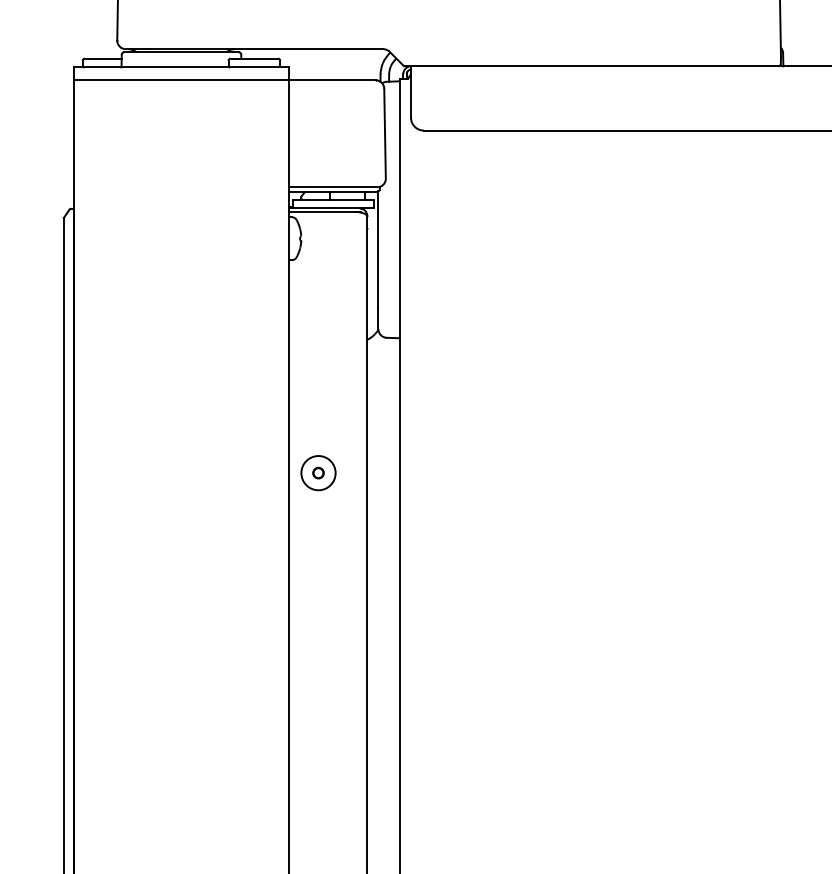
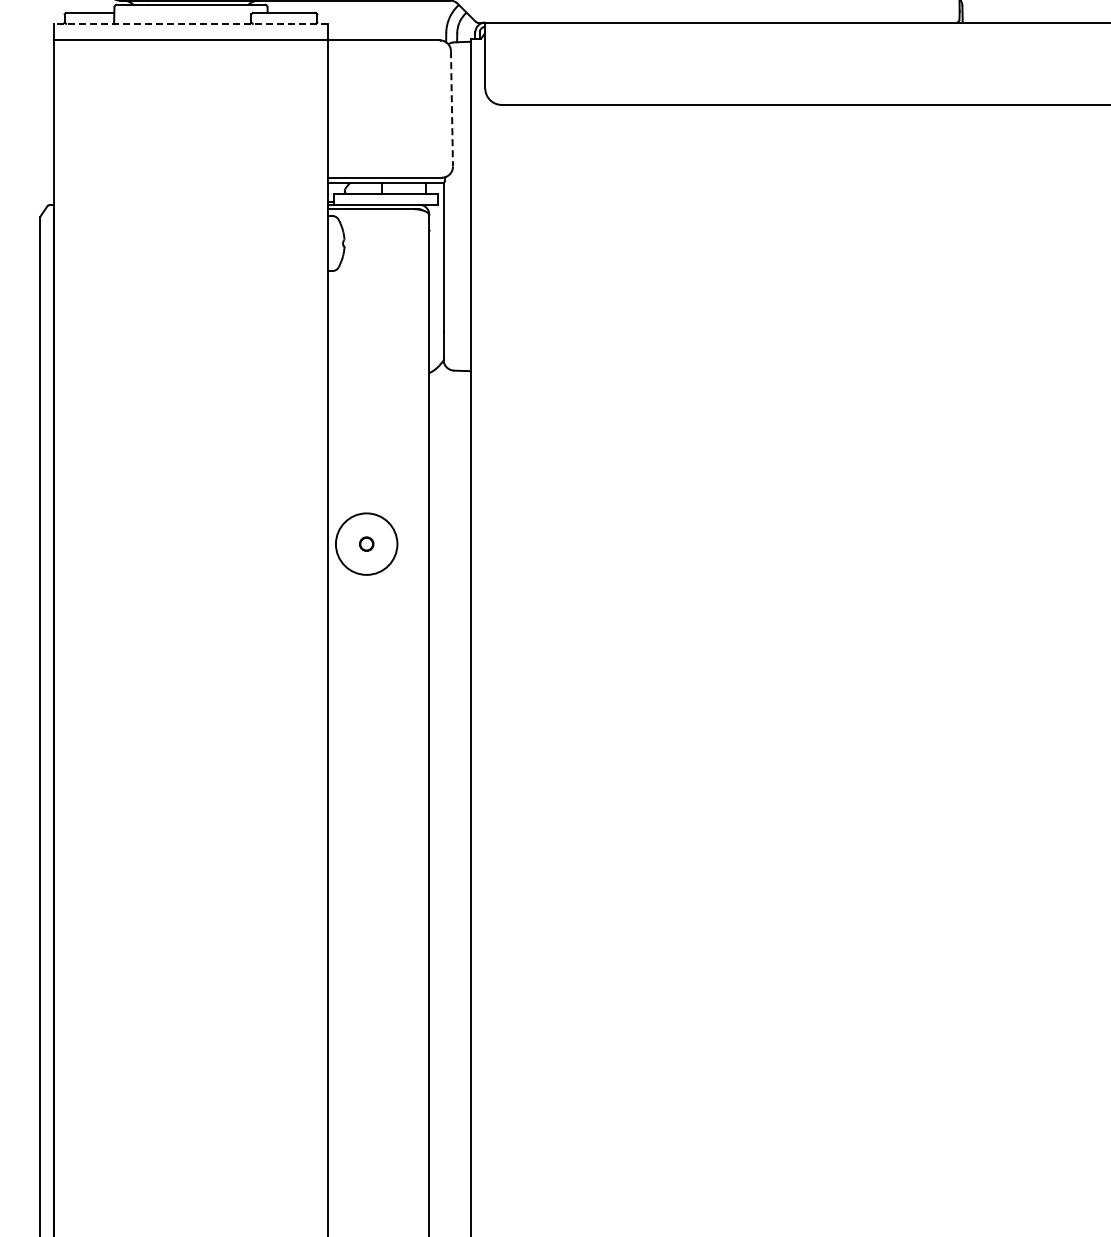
line: (181, 67) -> (190, 23), solid -> dashed
line: (384, 133) -> (451, 108), solid -> dashed
circle: (318, 473) -> (366, 544), size x1.4

